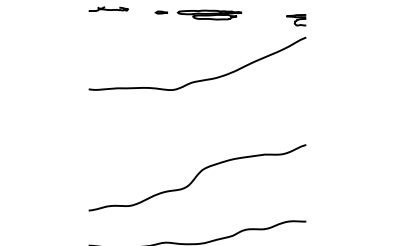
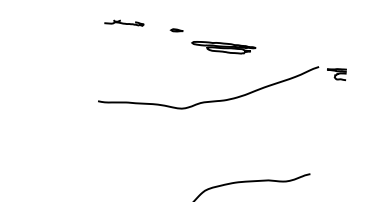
part: (209, 14) -> (223, 47), moved
part: (296, 20) -> (336, 74), moved

